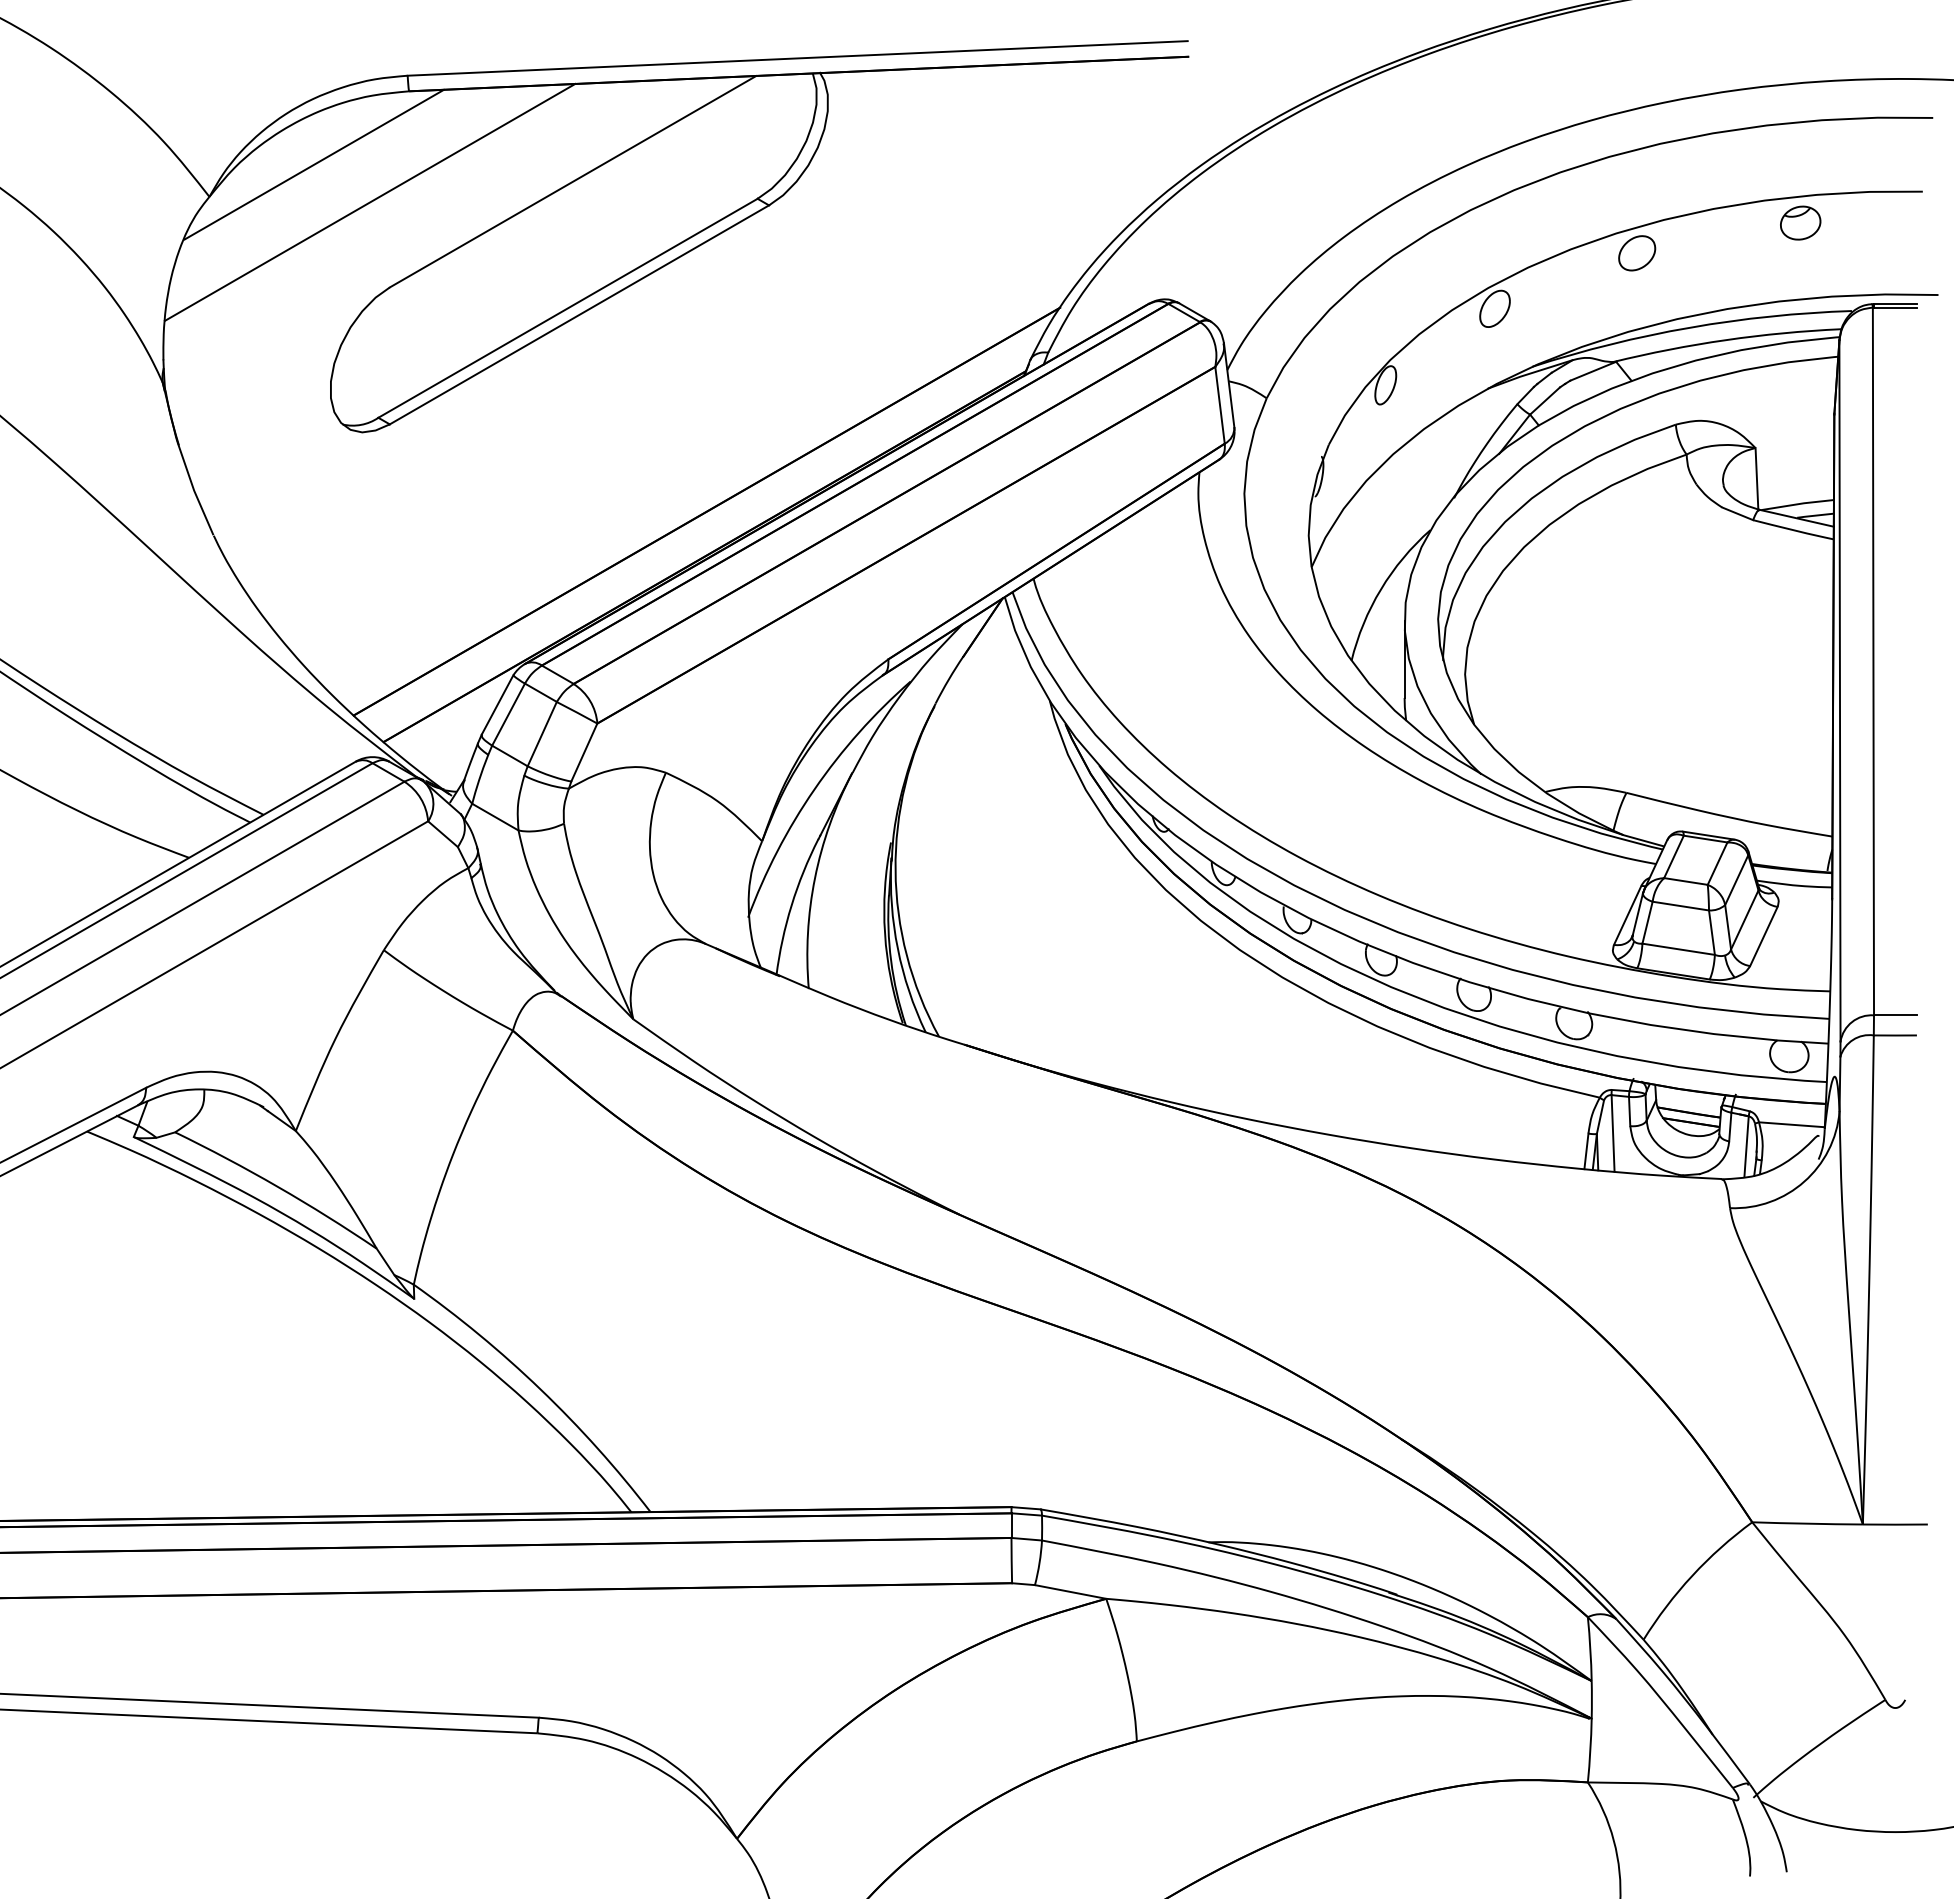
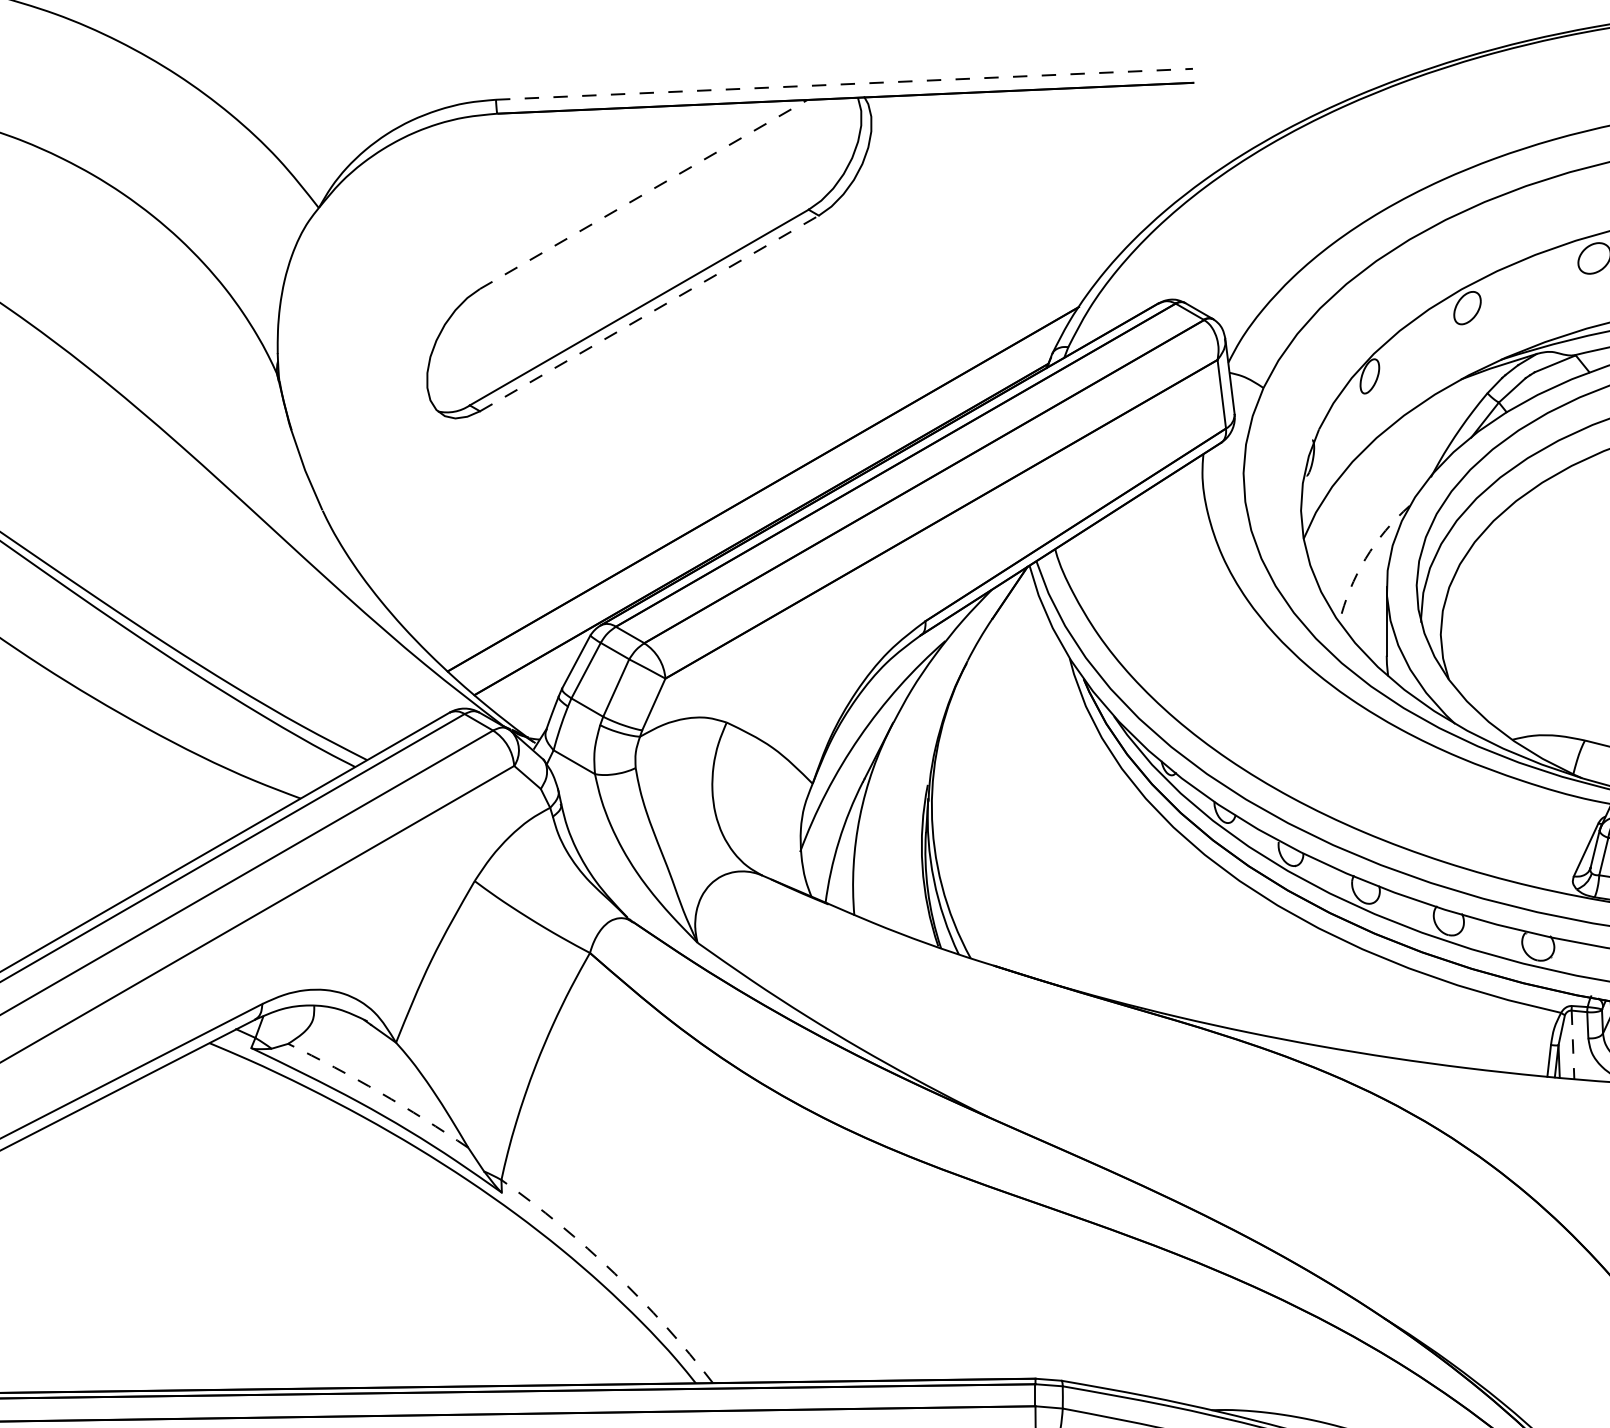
line: (798, 58) -> (845, 84), solid -> dashed
line: (313, 164) -> (411, 179), removed
line: (573, 181) -> (644, 194), solid -> dashed
line: (369, 201) -> (461, 212), removed
line: (579, 314) -> (649, 313), solid -> dashed
arc: (1380, 589) -> (1365, 558), solid -> dashed
line: (1613, 1133) -> (1573, 1044), solid -> dashed
arc: (277, 1186) -> (379, 1092), solid -> dashed
arc: (540, 1389) -> (614, 1273), solid -> dashed

